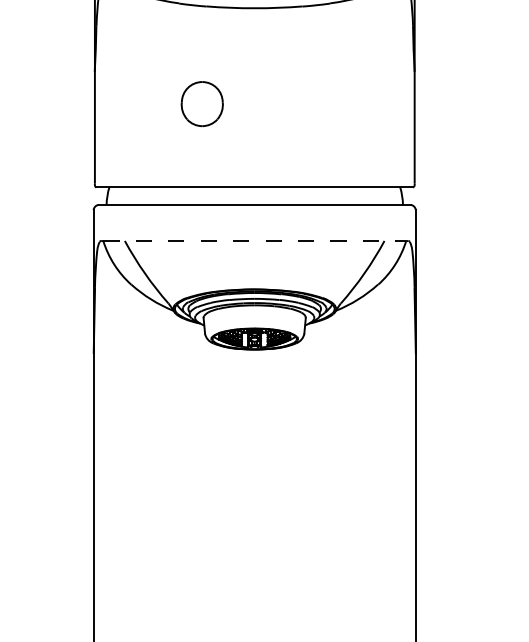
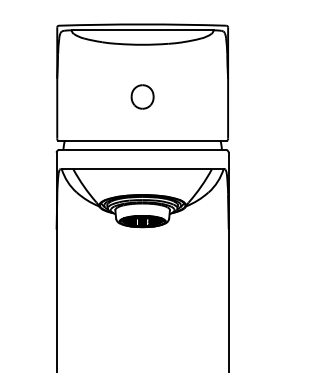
part: (202, 103) -> (142, 96), moved
line: (254, 241) -> (142, 169), dashed -> solid

